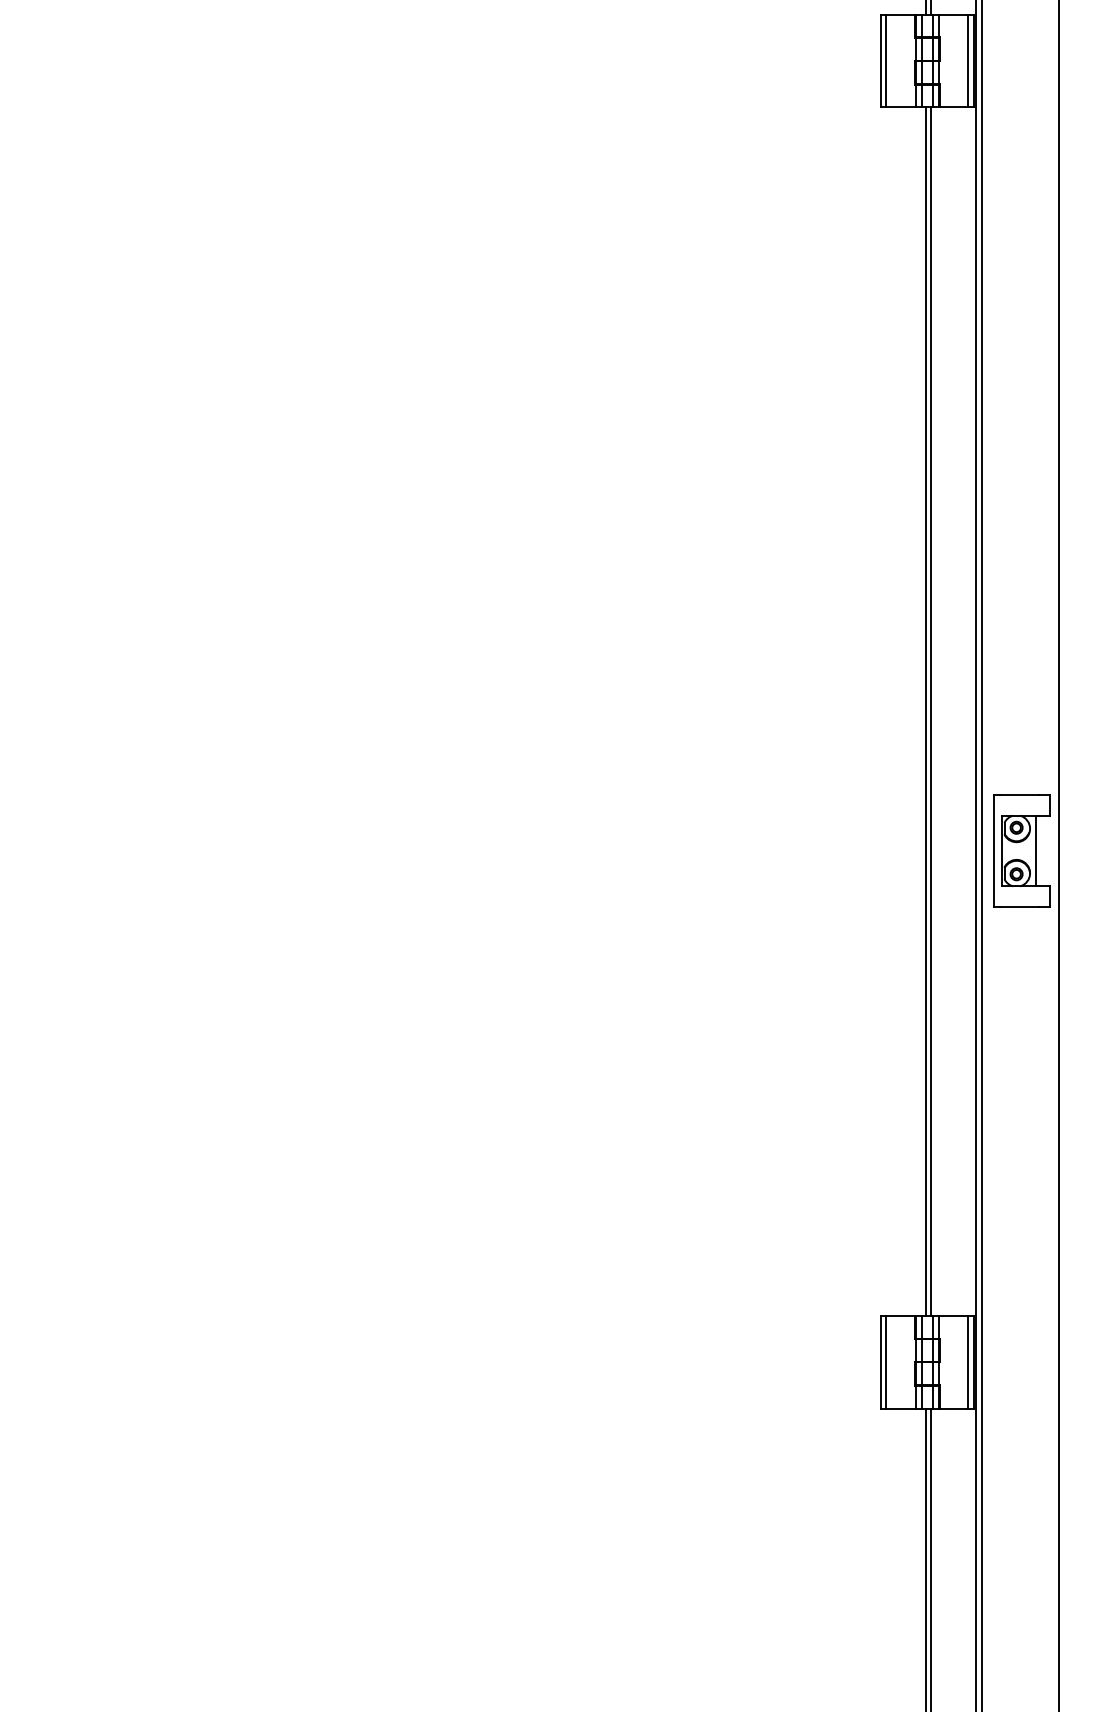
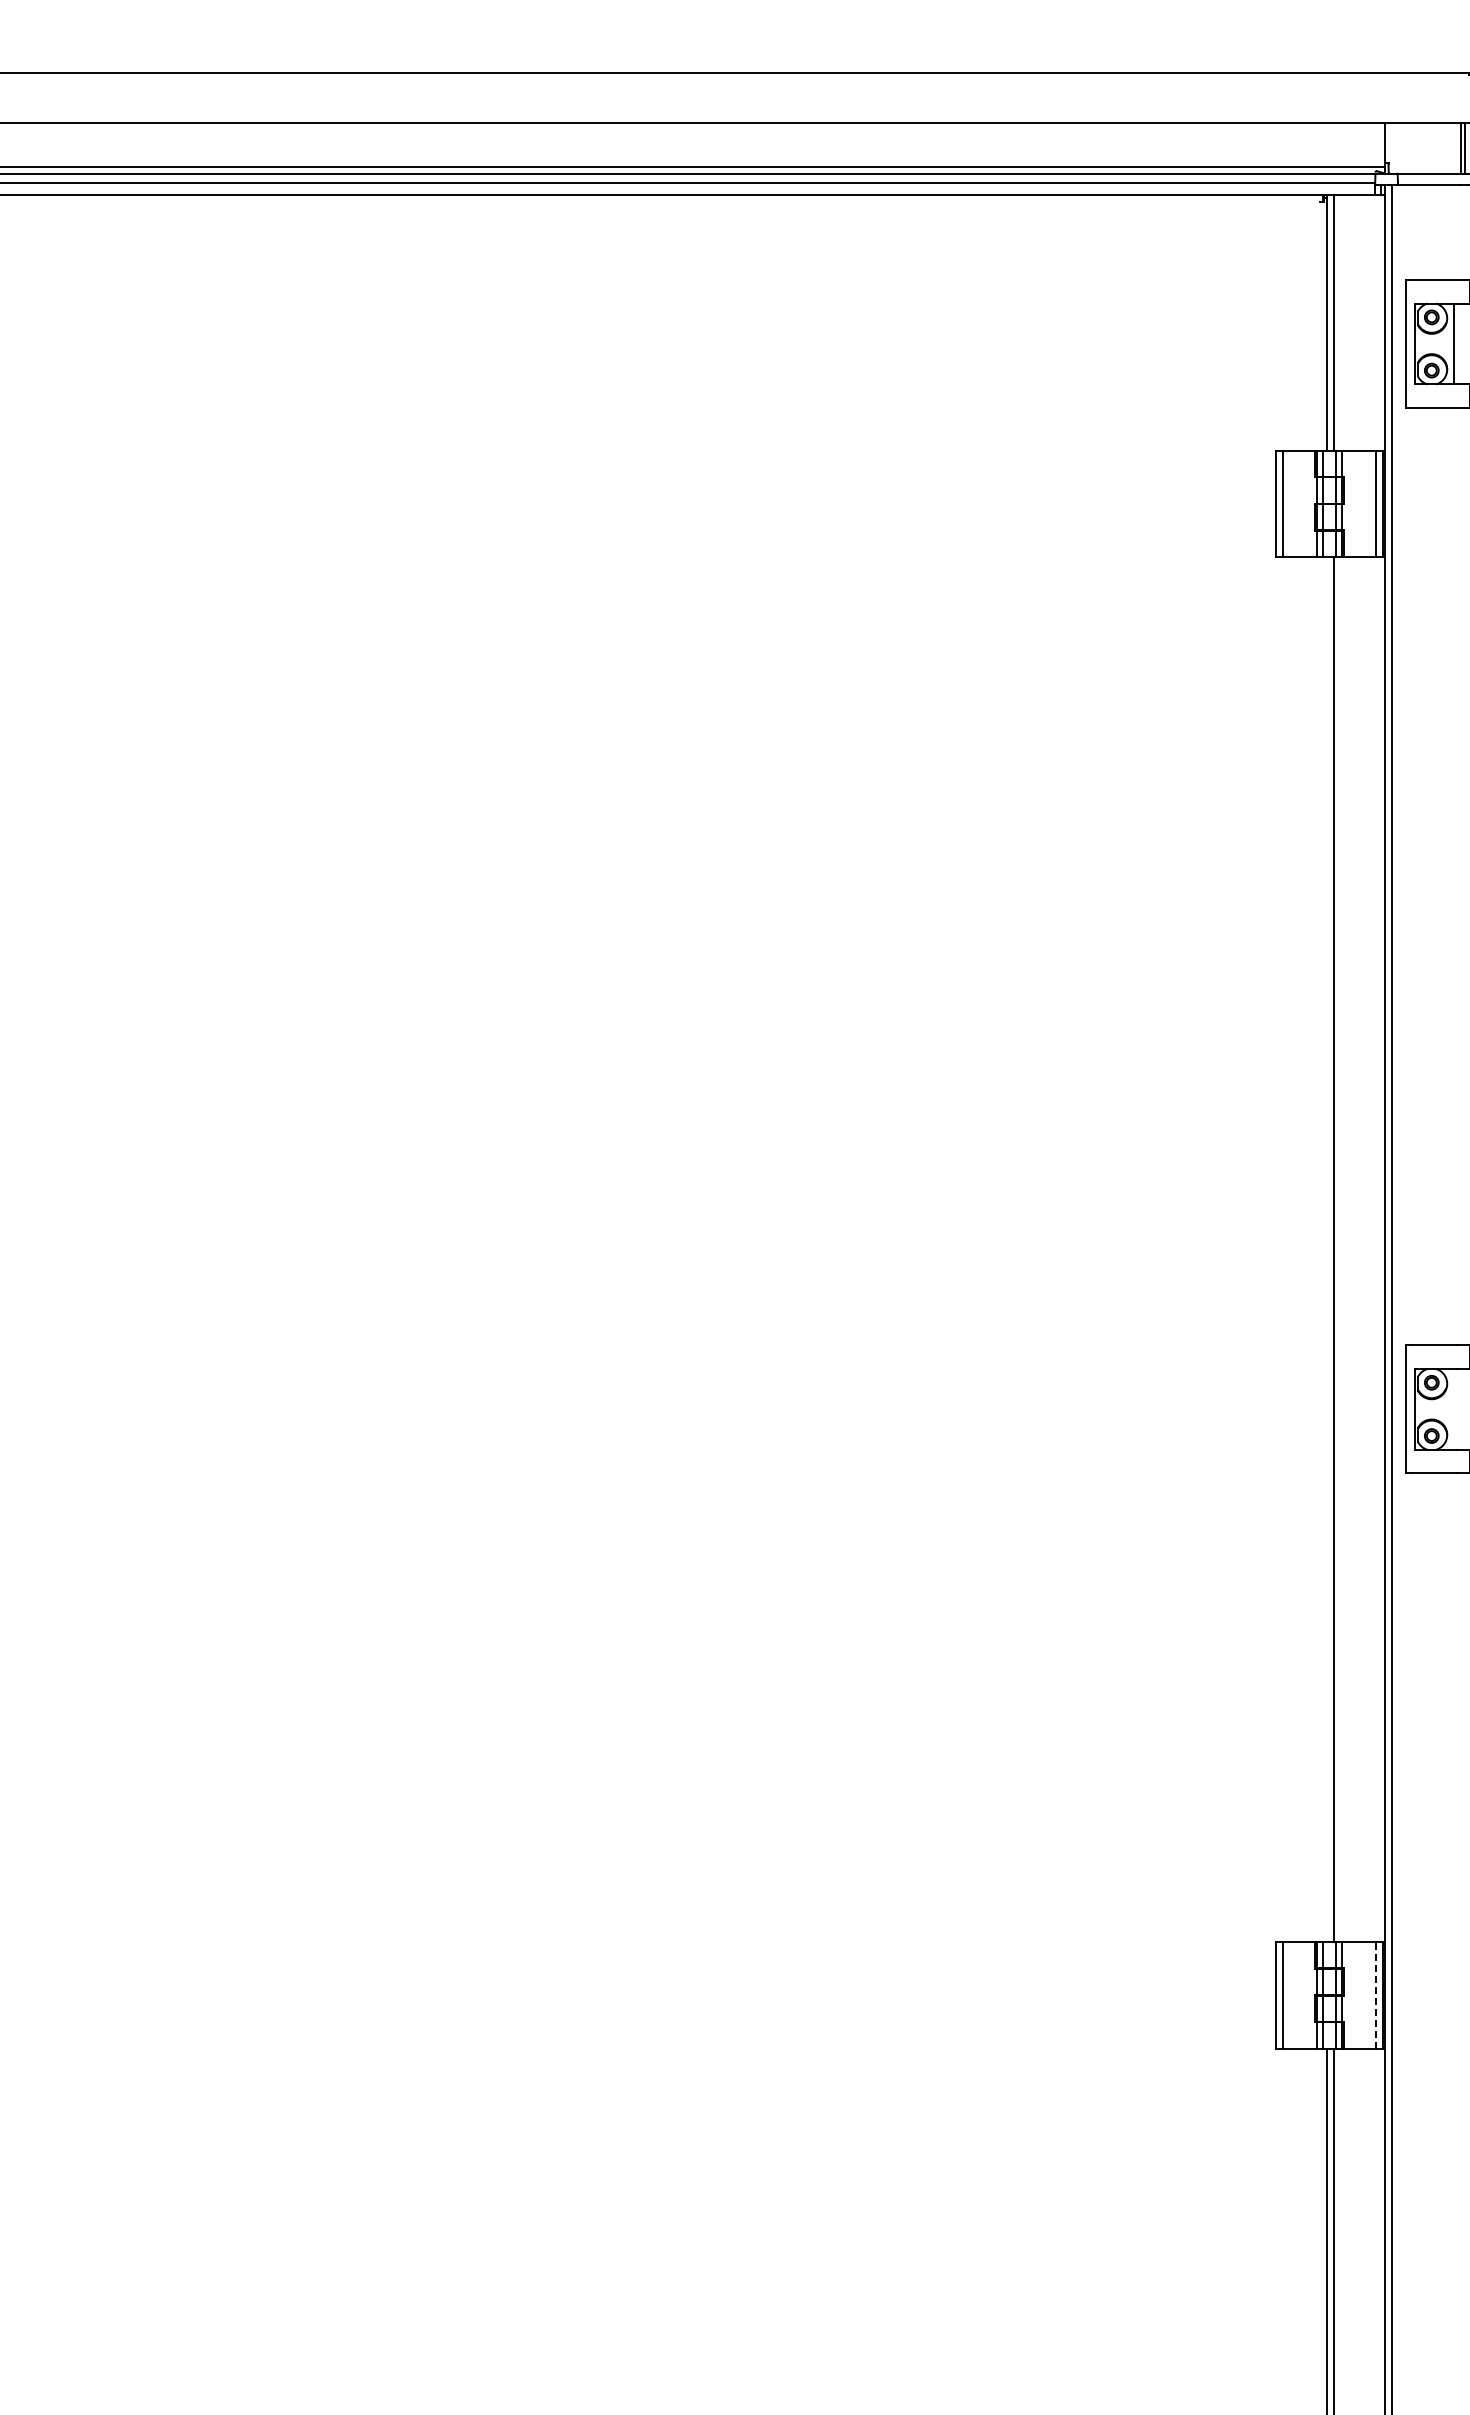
line: (925, 711) -> (1327, 1249), removed
line: (1036, 850) -> (1454, 1408), removed
line: (968, 1361) -> (1376, 1994), solid -> dashed

